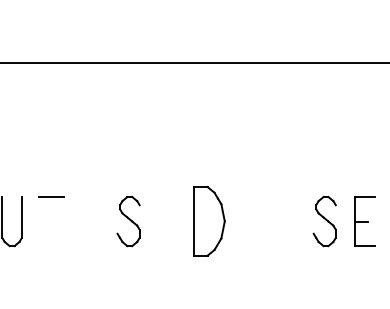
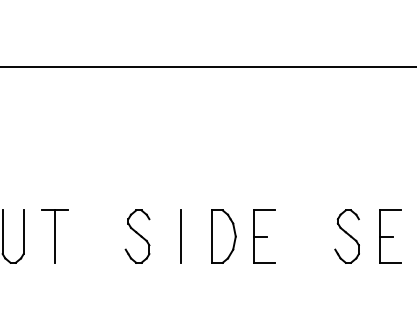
line: (51, 221) -> (55, 236), added
line: (168, 221) -> (180, 236), added
part: (209, 221) -> (223, 236), size x0.71
part: (247, 221) -> (264, 236), added

